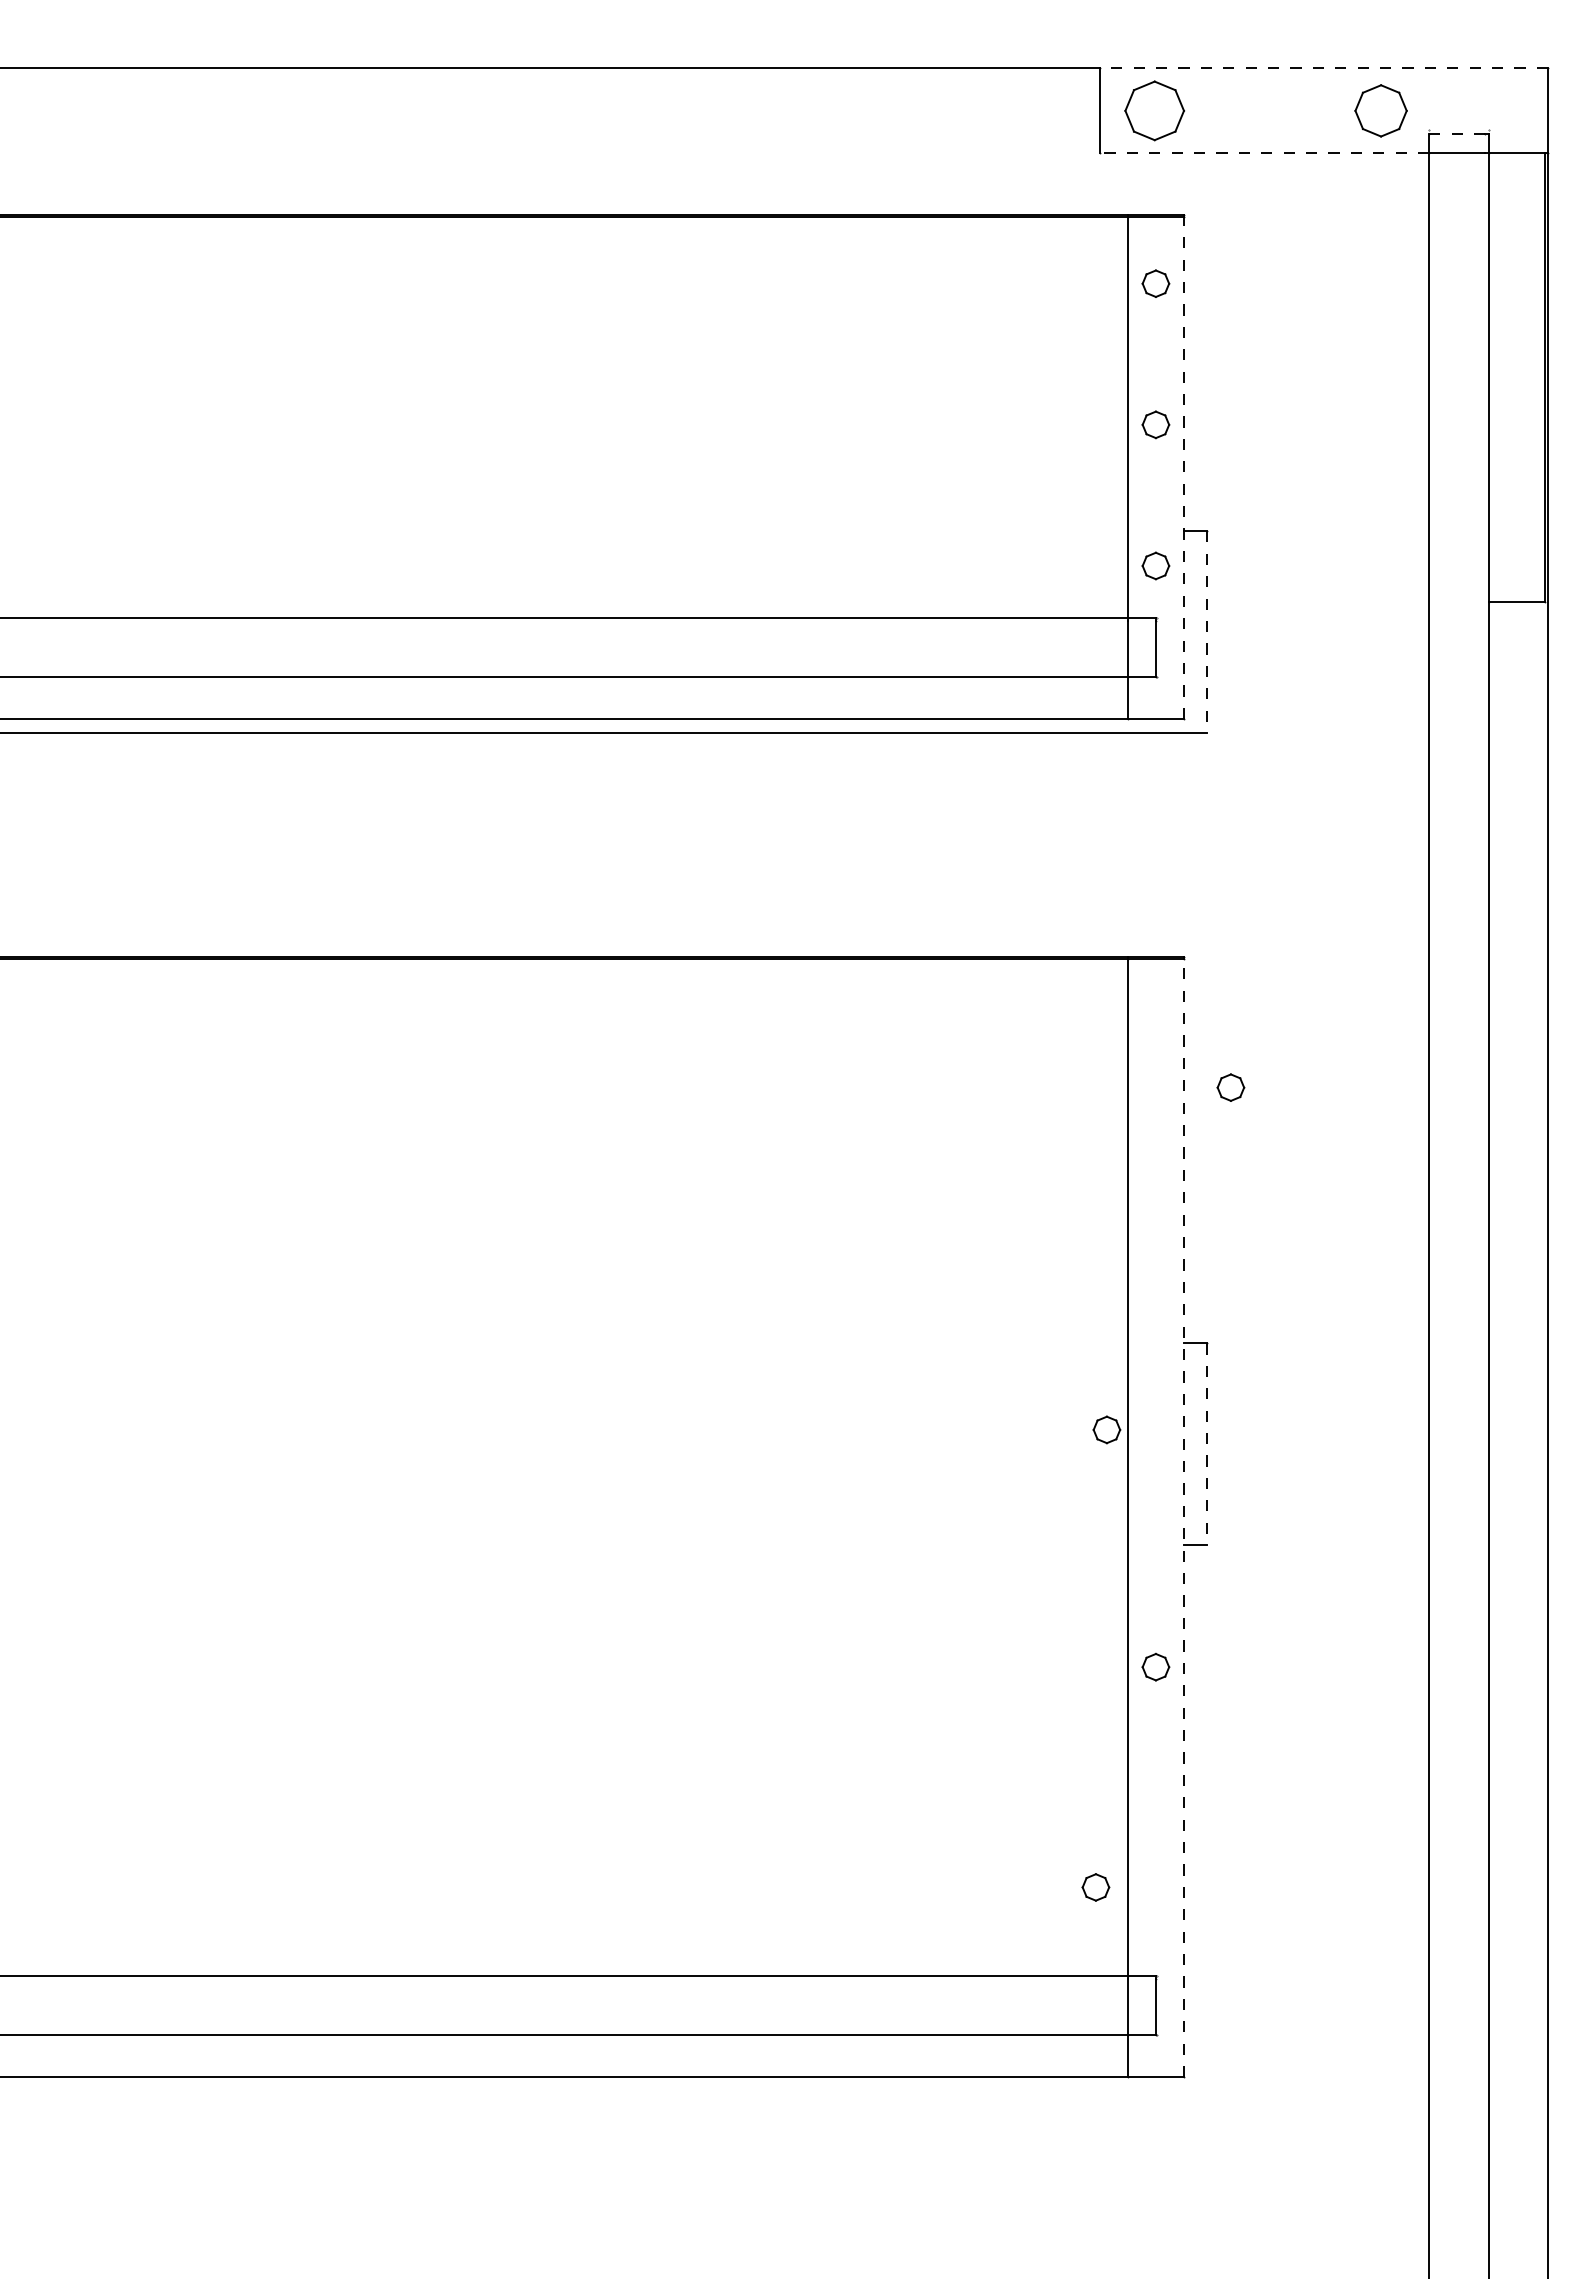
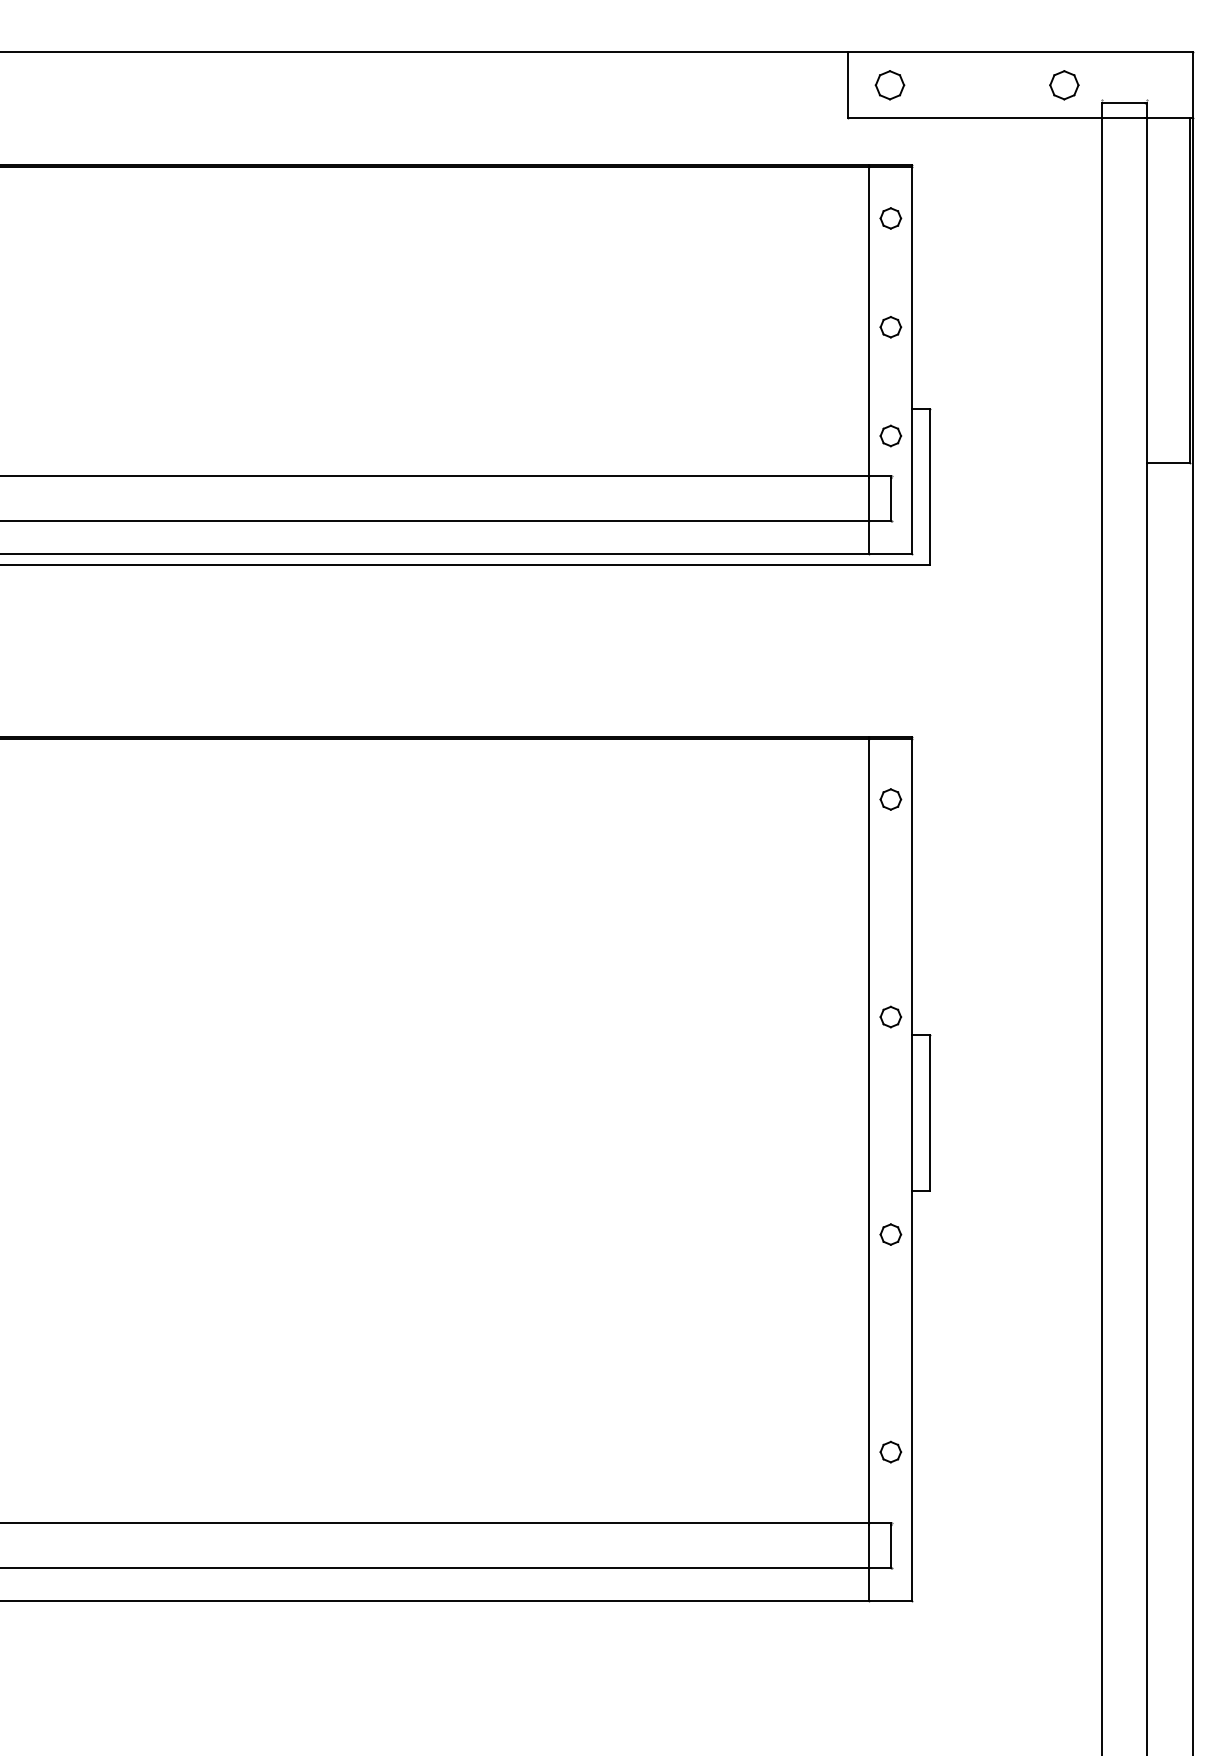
line: (1323, 68) -> (1020, 52), dashed -> solid
part: (1154, 110) -> (889, 84), size x0.62
part: (1380, 110) -> (1063, 84), size x0.71
line: (1456, 134) -> (1122, 103), dashed -> solid
line: (1264, 153) -> (974, 118), dashed -> solid
line: (1183, 468) -> (912, 360), dashed -> solid
line: (1206, 632) -> (929, 487), dashed -> solid
part: (1230, 1087) -> (890, 799), moved
part: (1106, 1429) -> (890, 1016), moved
line: (1206, 1444) -> (929, 1113), dashed -> solid
line: (1183, 1518) -> (912, 1170), dashed -> solid
part: (1155, 1666) -> (890, 1234), moved
part: (1095, 1887) -> (890, 1452), moved

